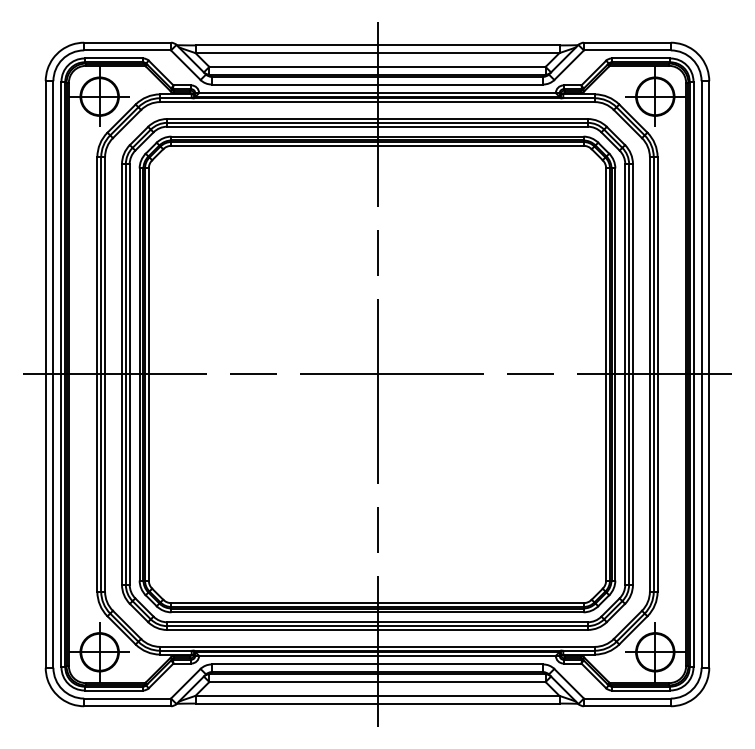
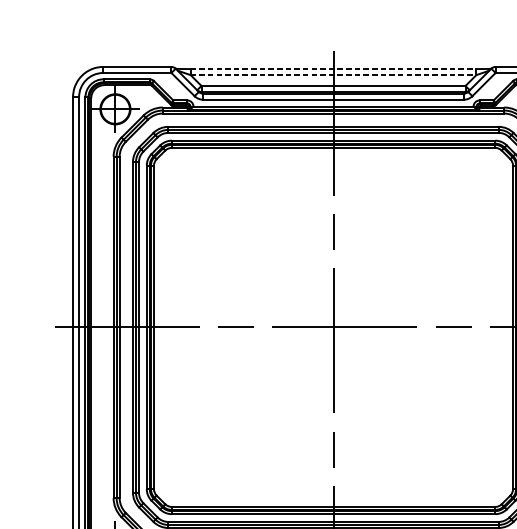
line: (377, 45) -> (333, 69), solid -> dashed
line: (377, 53) -> (333, 75), solid -> dashed

